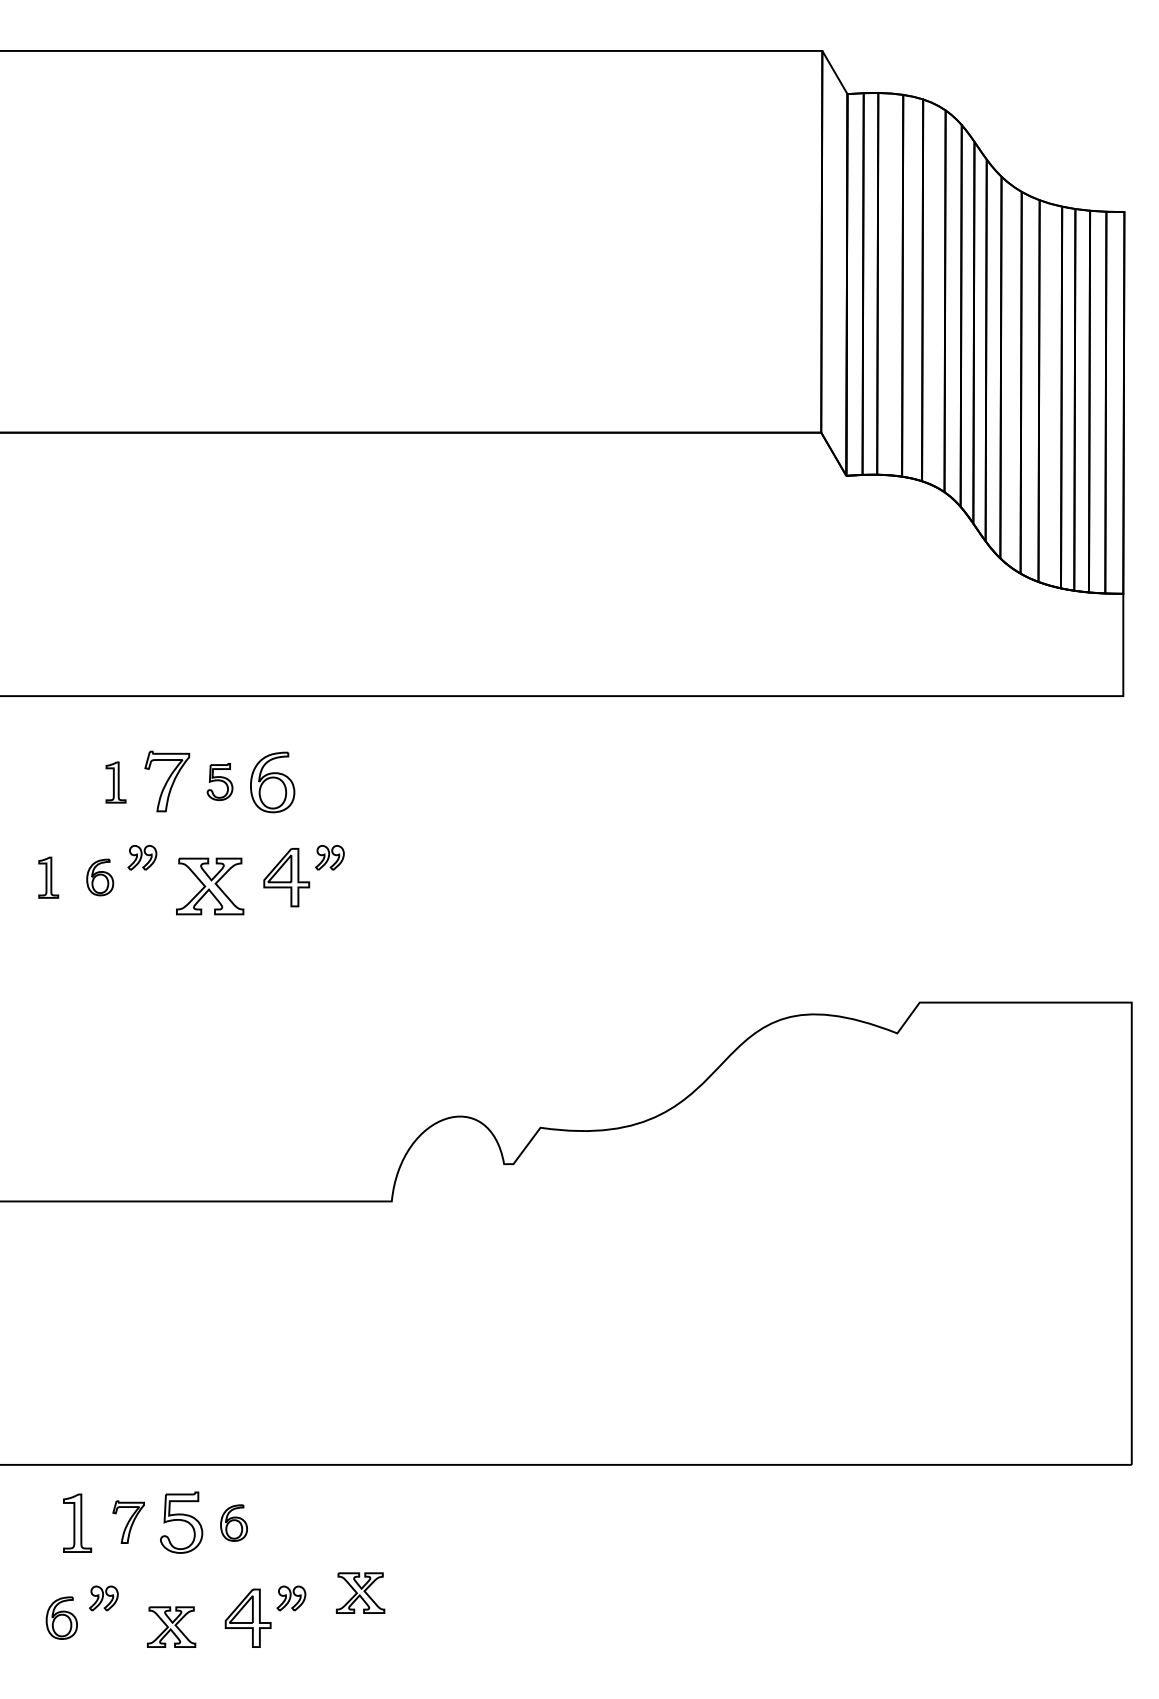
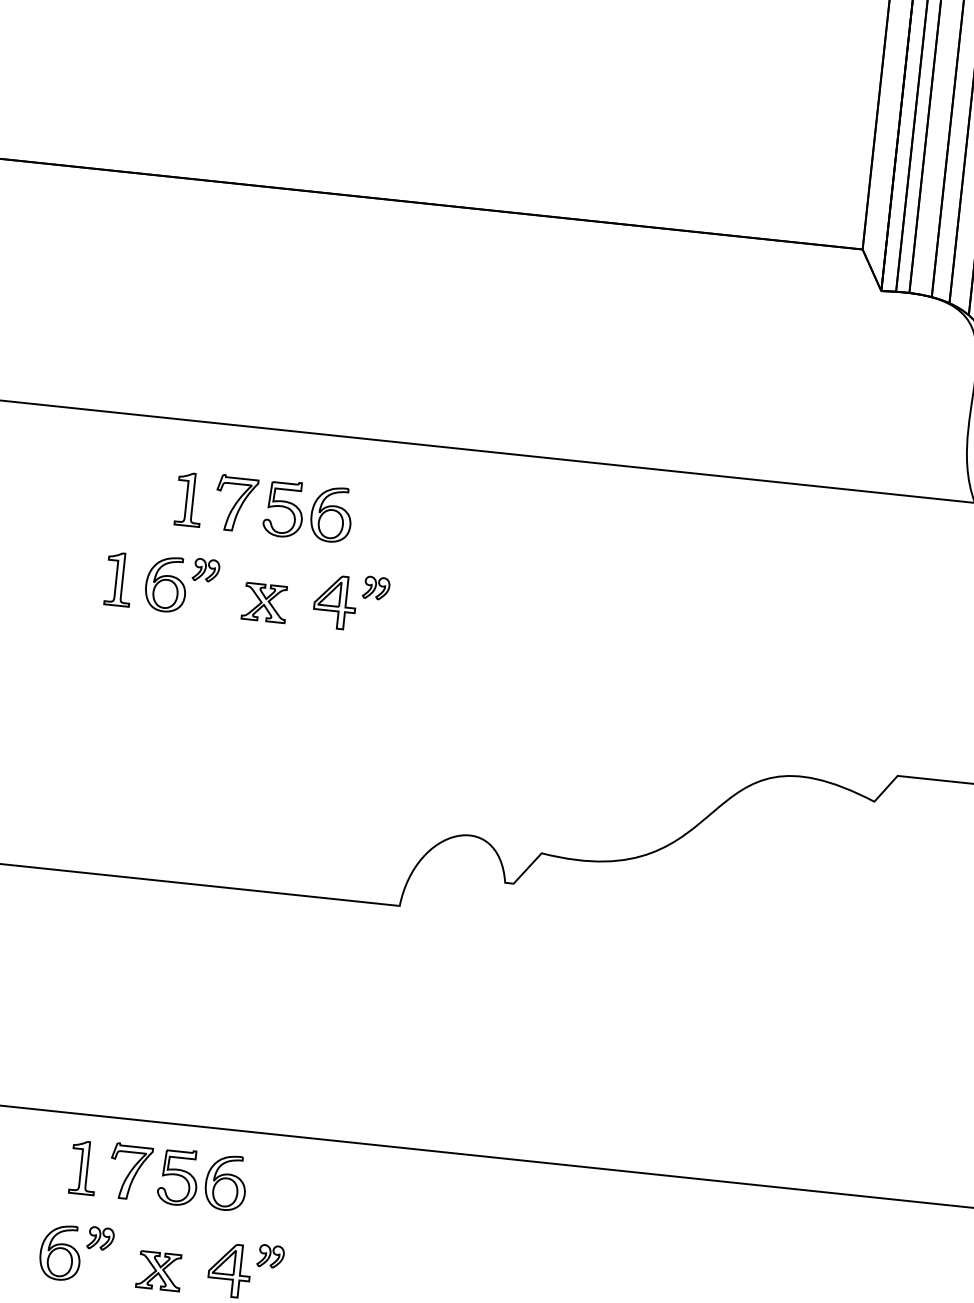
part: (219, 781) -> (283, 508), size x1.67
part: (115, 782) -> (189, 499), size x1.43
part: (48, 877) -> (119, 579), size x1.43
part: (99, 877) -> (165, 584), size x1.67
part: (209, 886) -> (264, 602), size x0.71
part: (128, 1521) -> (130, 1171), size x1.43
part: (233, 1522) -> (225, 1182), size x1.67
part: (360, 1592) -> (334, 1257), removed
part: (61, 1617) -> (60, 1251), size x1.43

